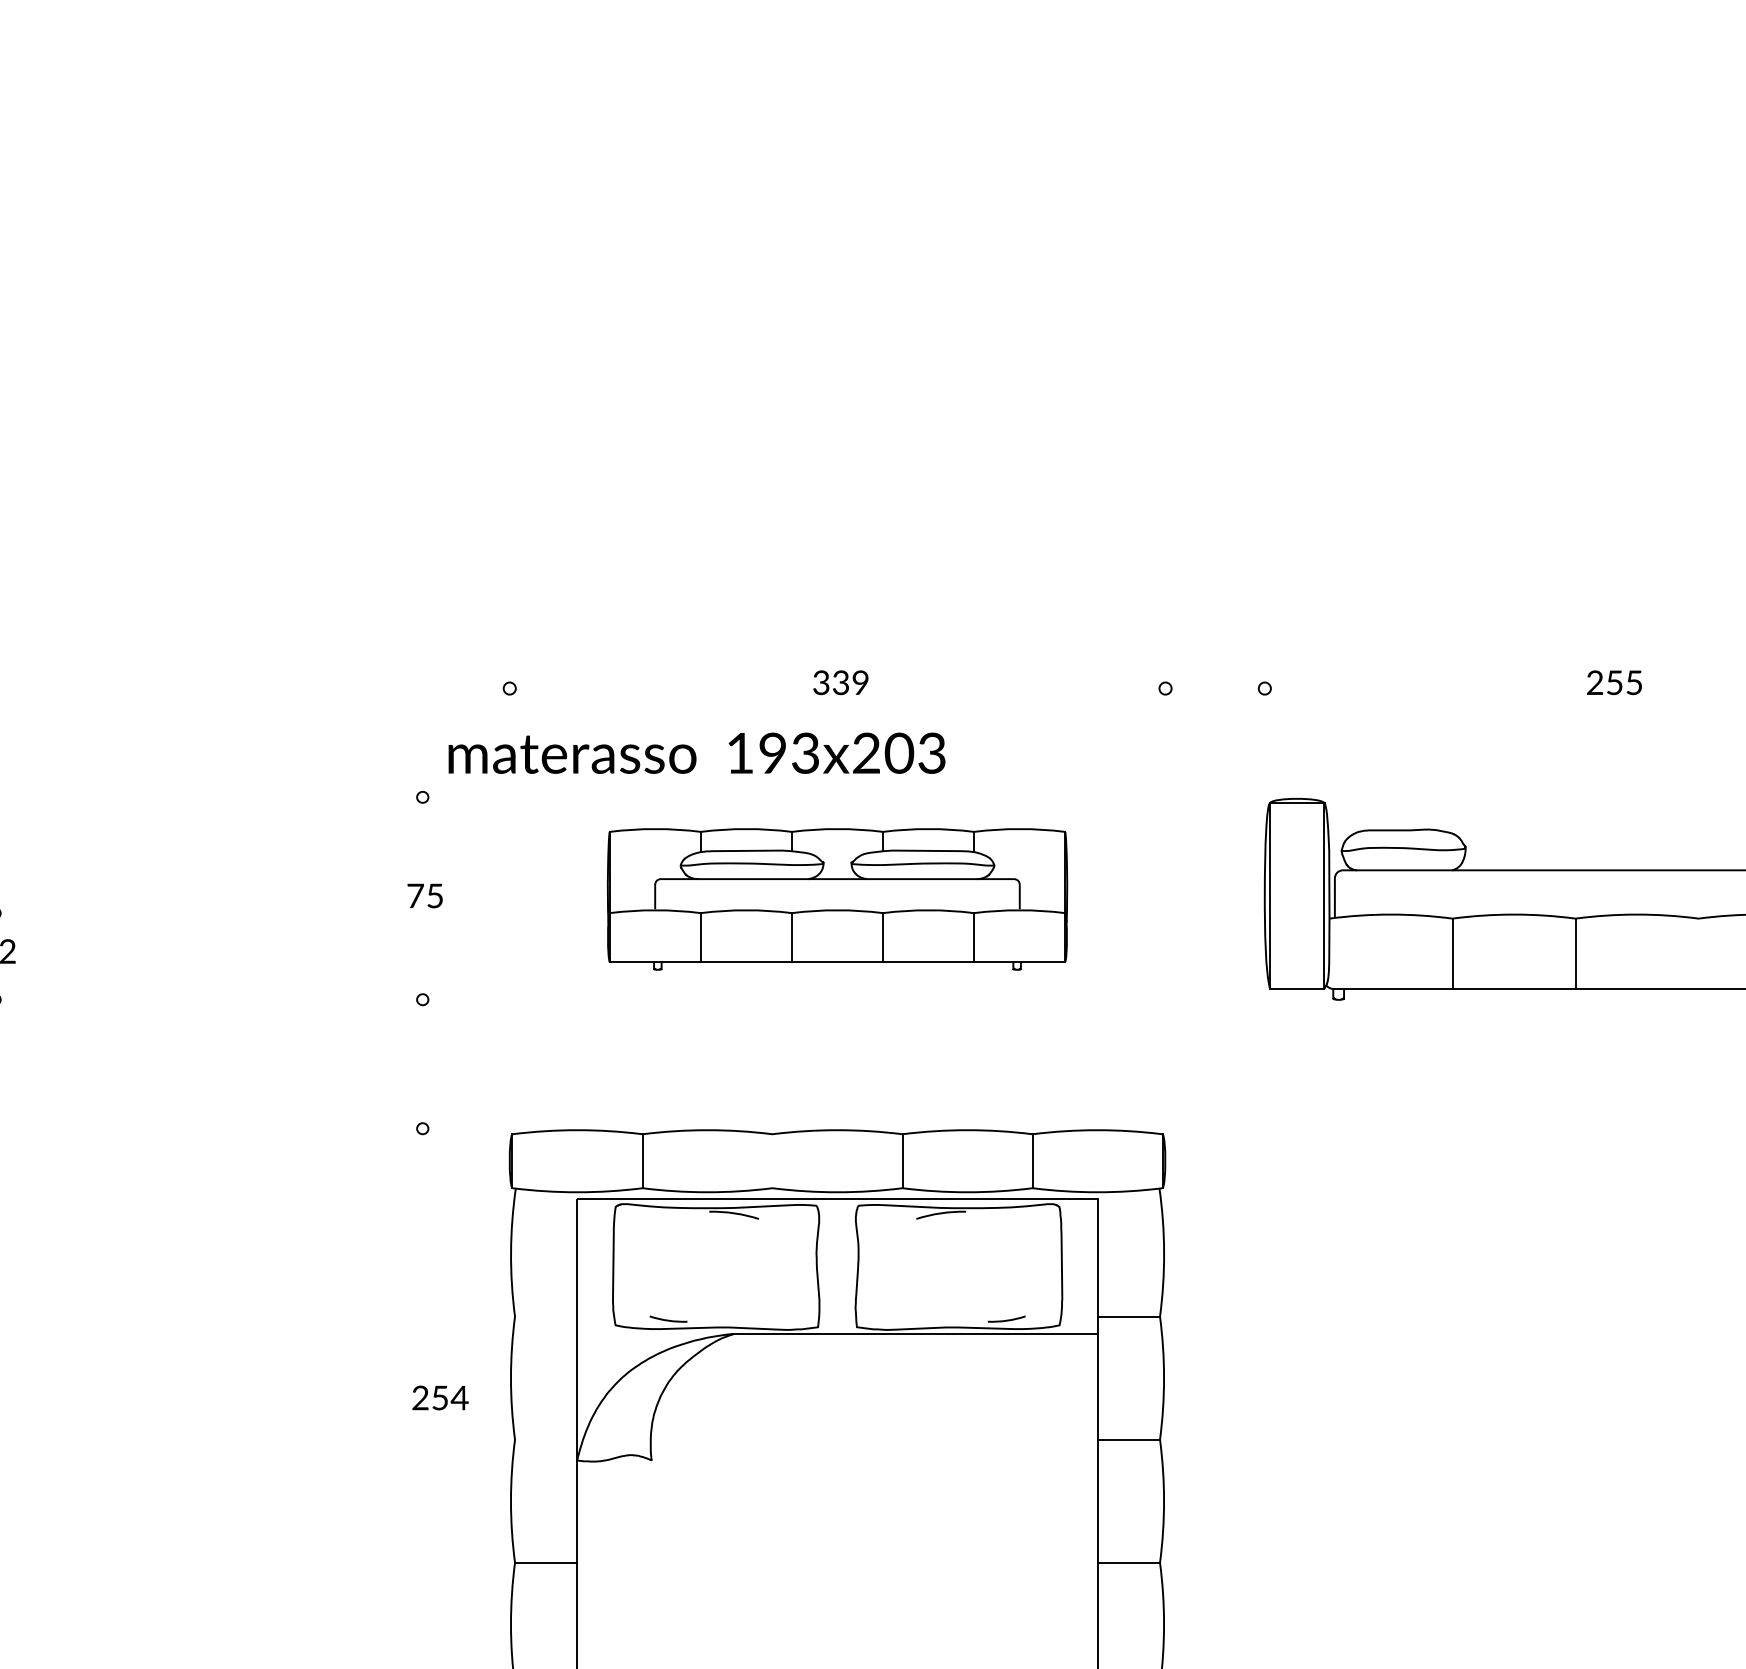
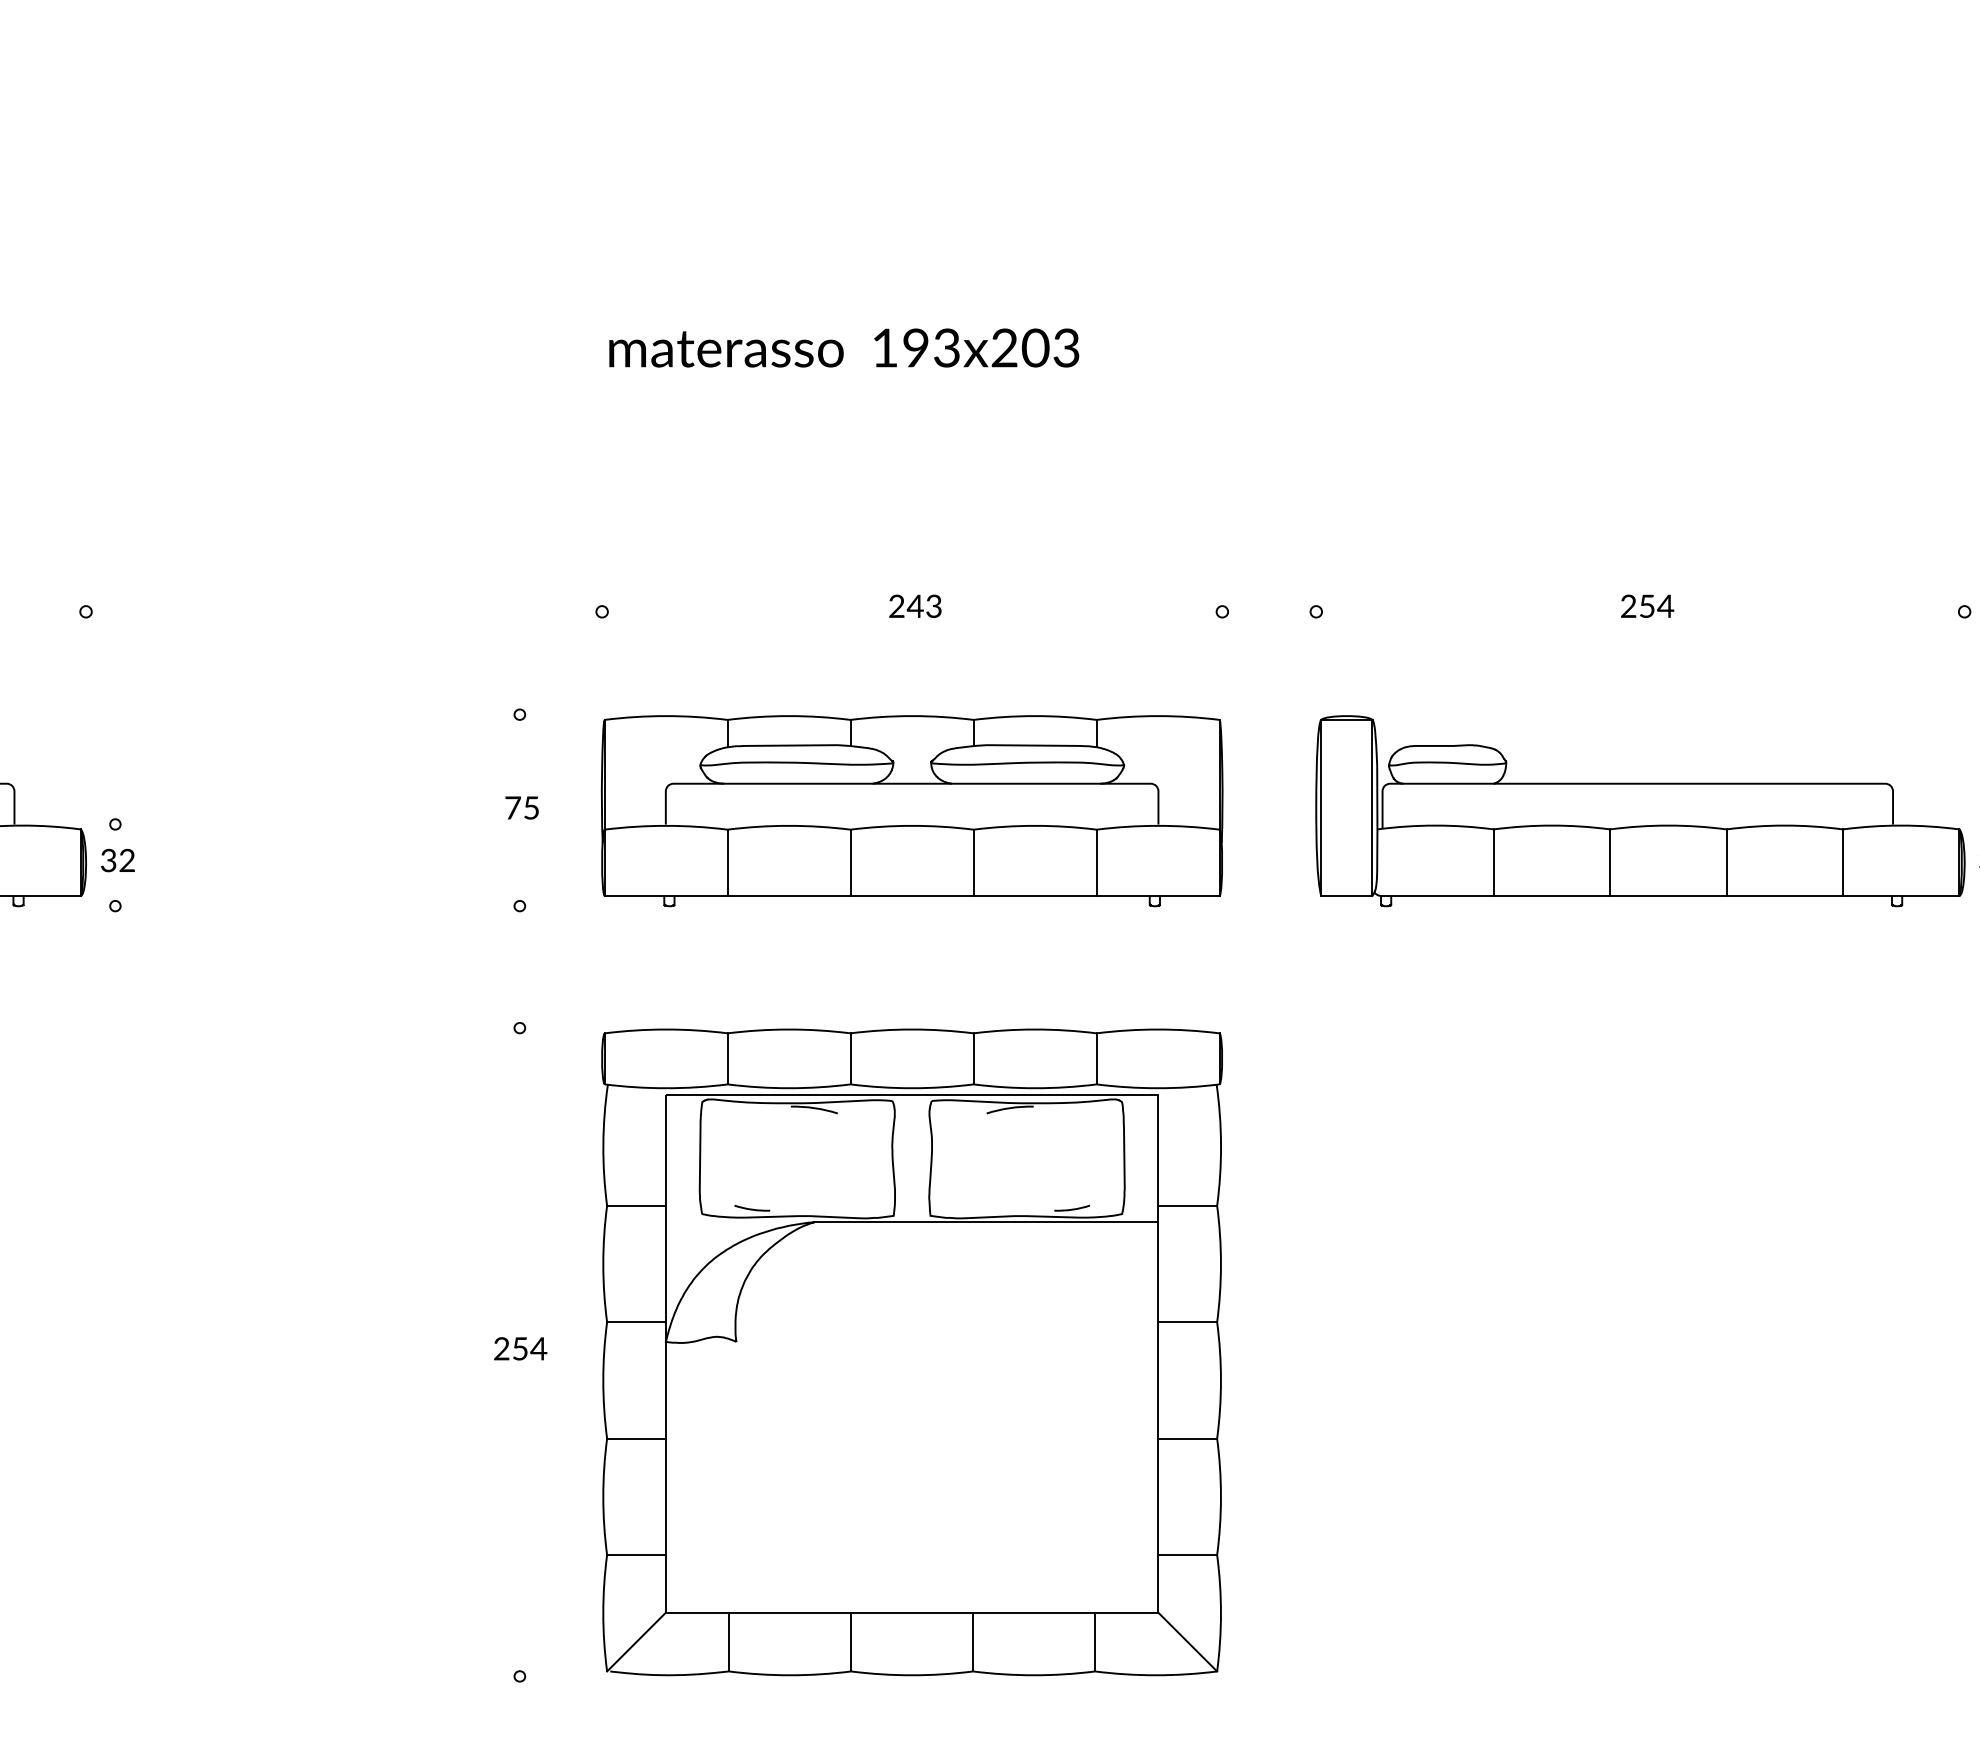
text: (841, 681) -> (915, 605), 339 -> 243
text: (1634, 681) -> (1665, 605), 255 -> 254
text: (697, 752) -> (844, 347), moved
part: (836, 899) -> (911, 811), size x1.43
line: (1698, 953) -> (1726, 862), added
line: (772, 1160) -> (850, 1058), added
line: (546, 1316) -> (636, 1205), added
text: (440, 1397) -> (520, 1348), moved
line: (546, 1439) -> (636, 1322), added

